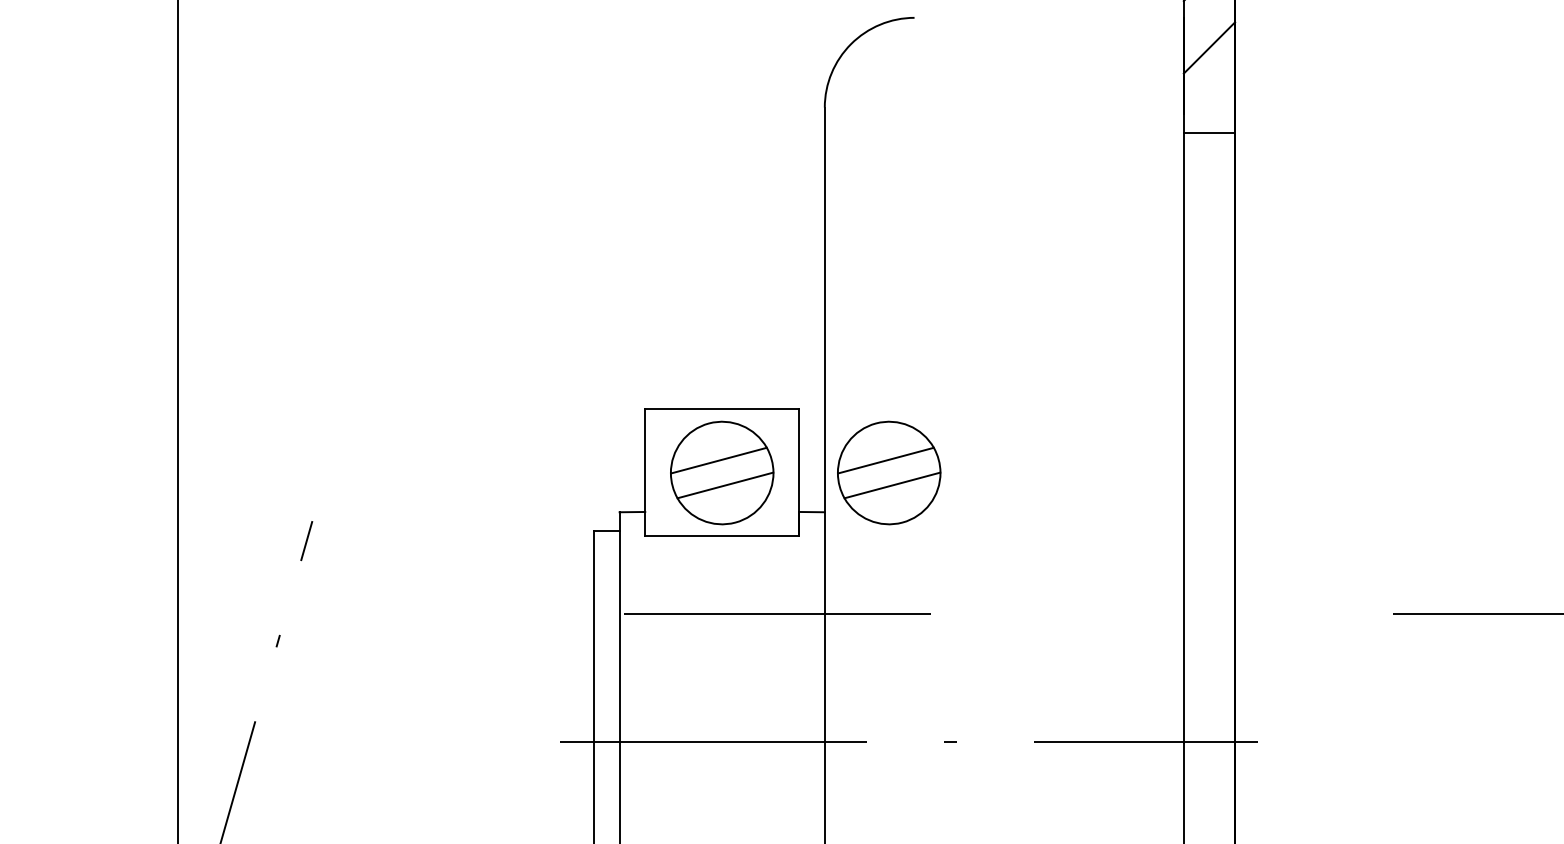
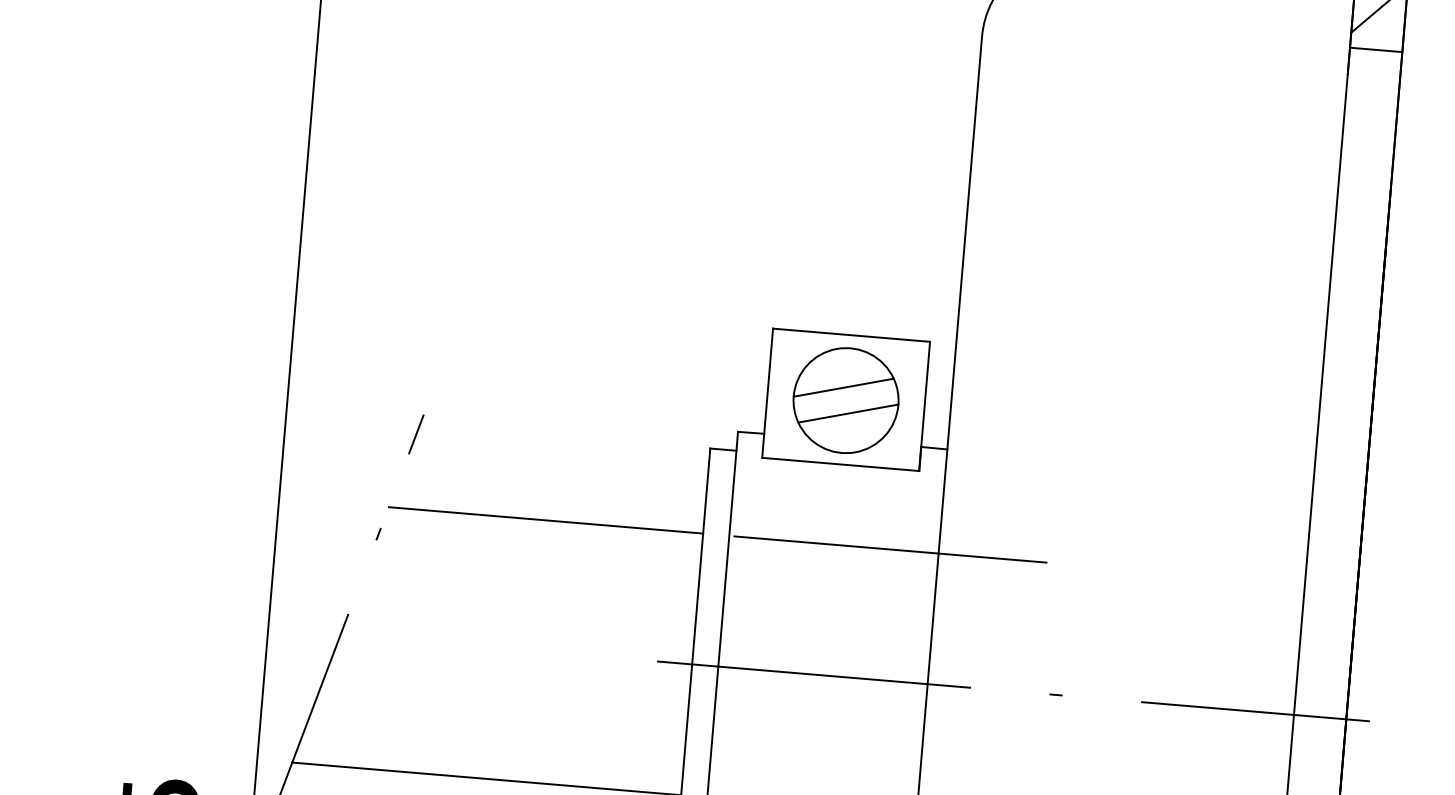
line: (1209, 133) -> (1376, 50), moved
part: (889, 472) -> (1016, 414), removed
line: (439, 614) -> (545, 520), added

